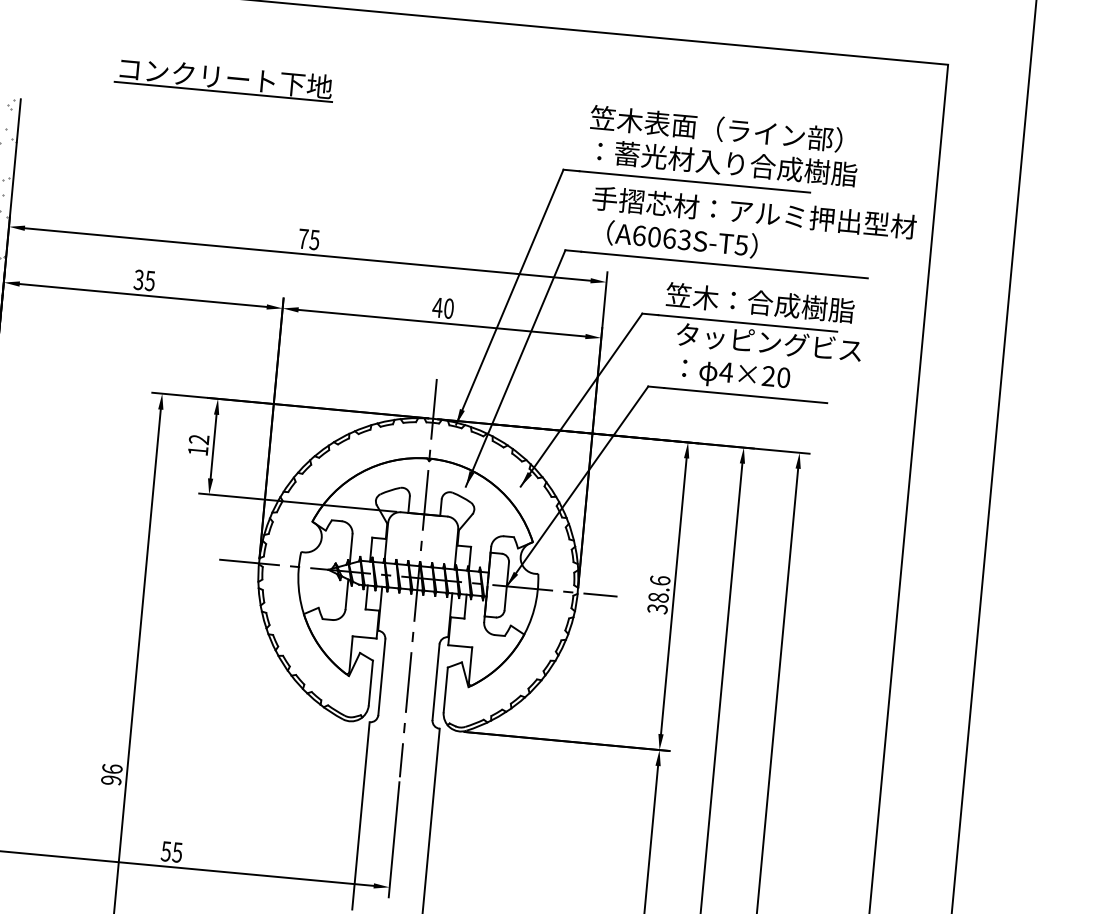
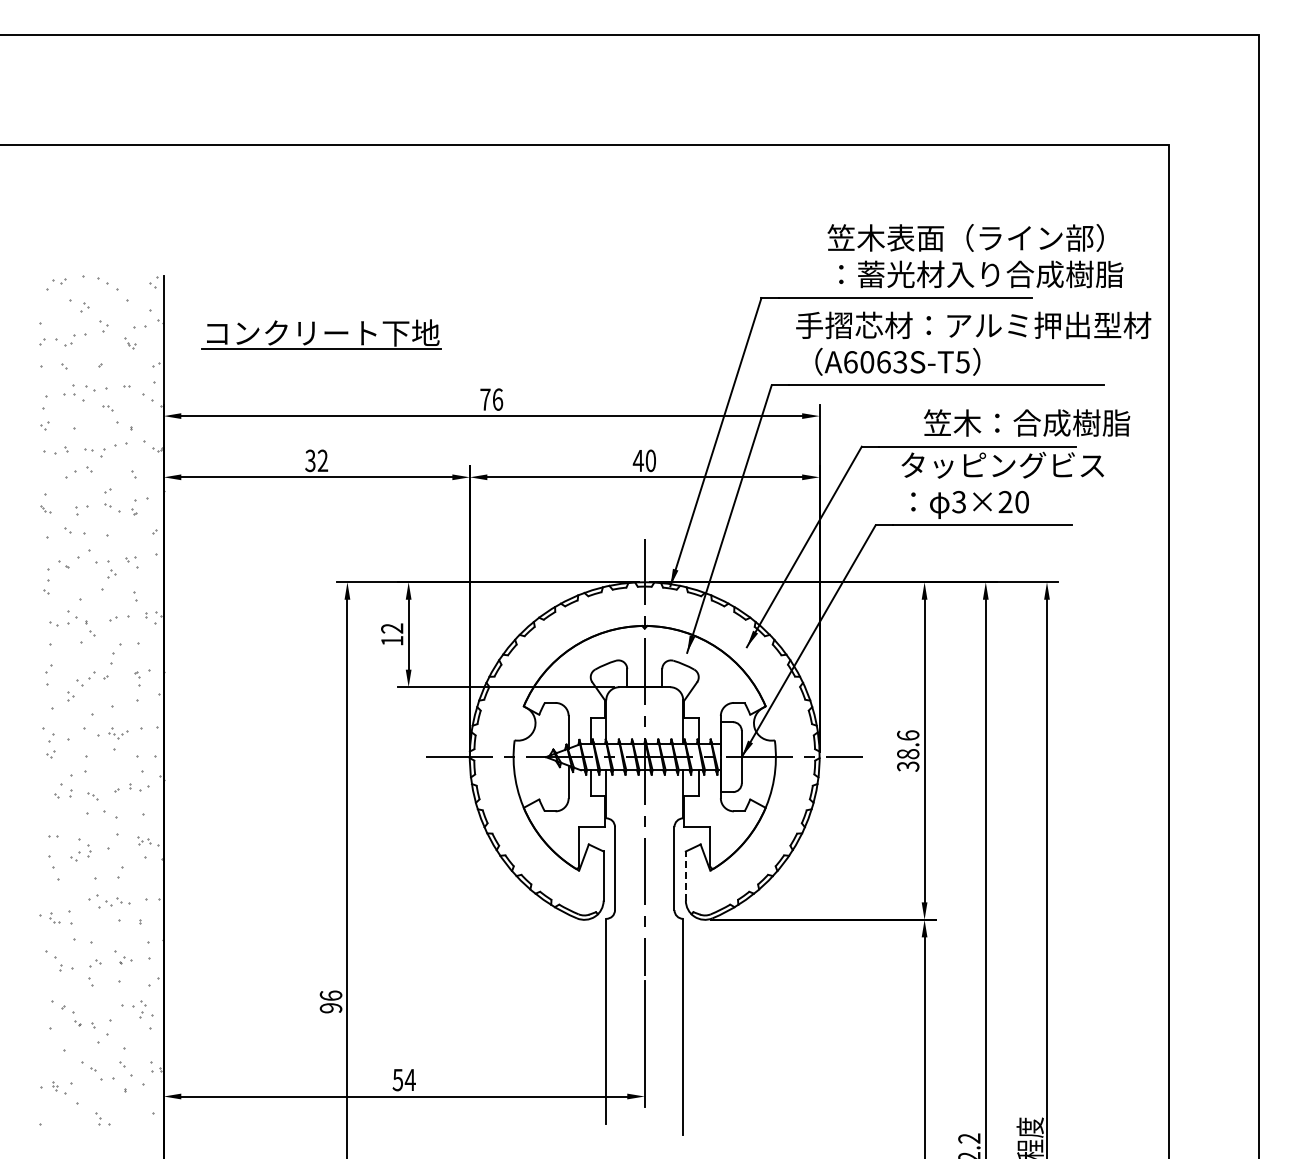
part: (224, 78) -> (321, 334), moved
text: (723, 146) -> (975, 256), moved
text: (314, 239) -> (497, 399), 75 -> 76
text: (149, 280) -> (322, 460), 35 -> 32
text: (760, 302) -> (1027, 422), moved
text: (725, 371) -> (958, 501), 4×20 -> 3×20
line: (445, 690) -> (685, 876), solid -> dashed
text: (176, 852) -> (409, 1080), 55 -> 54

